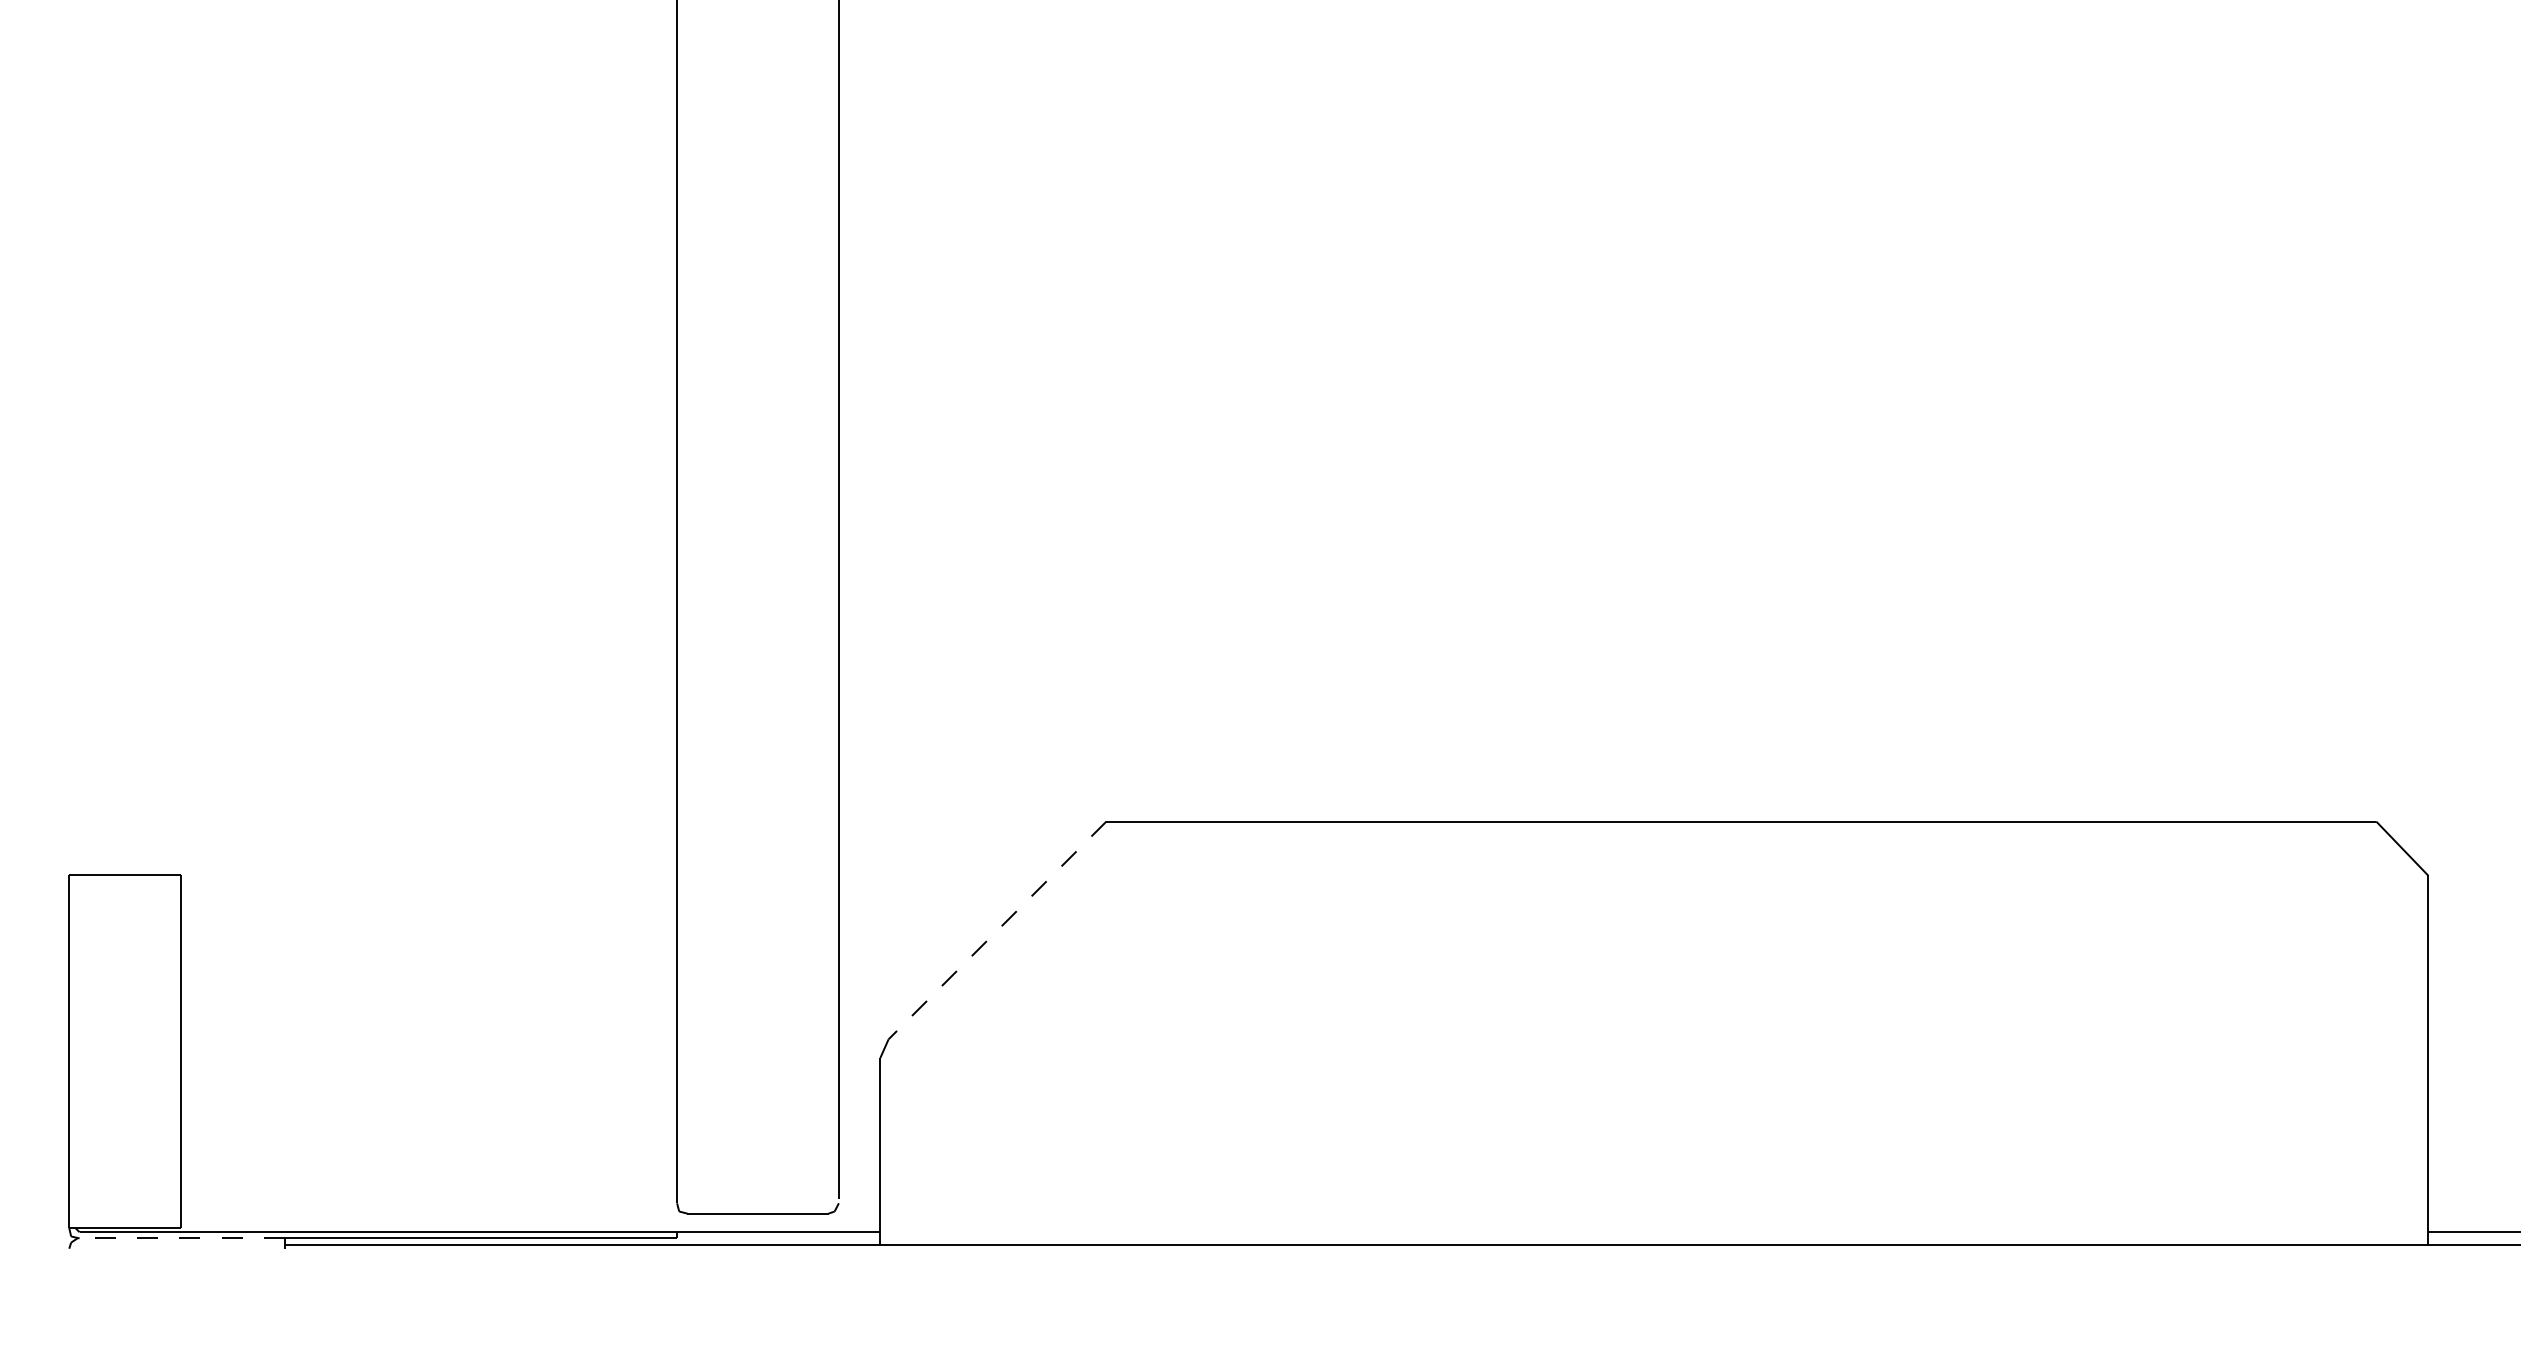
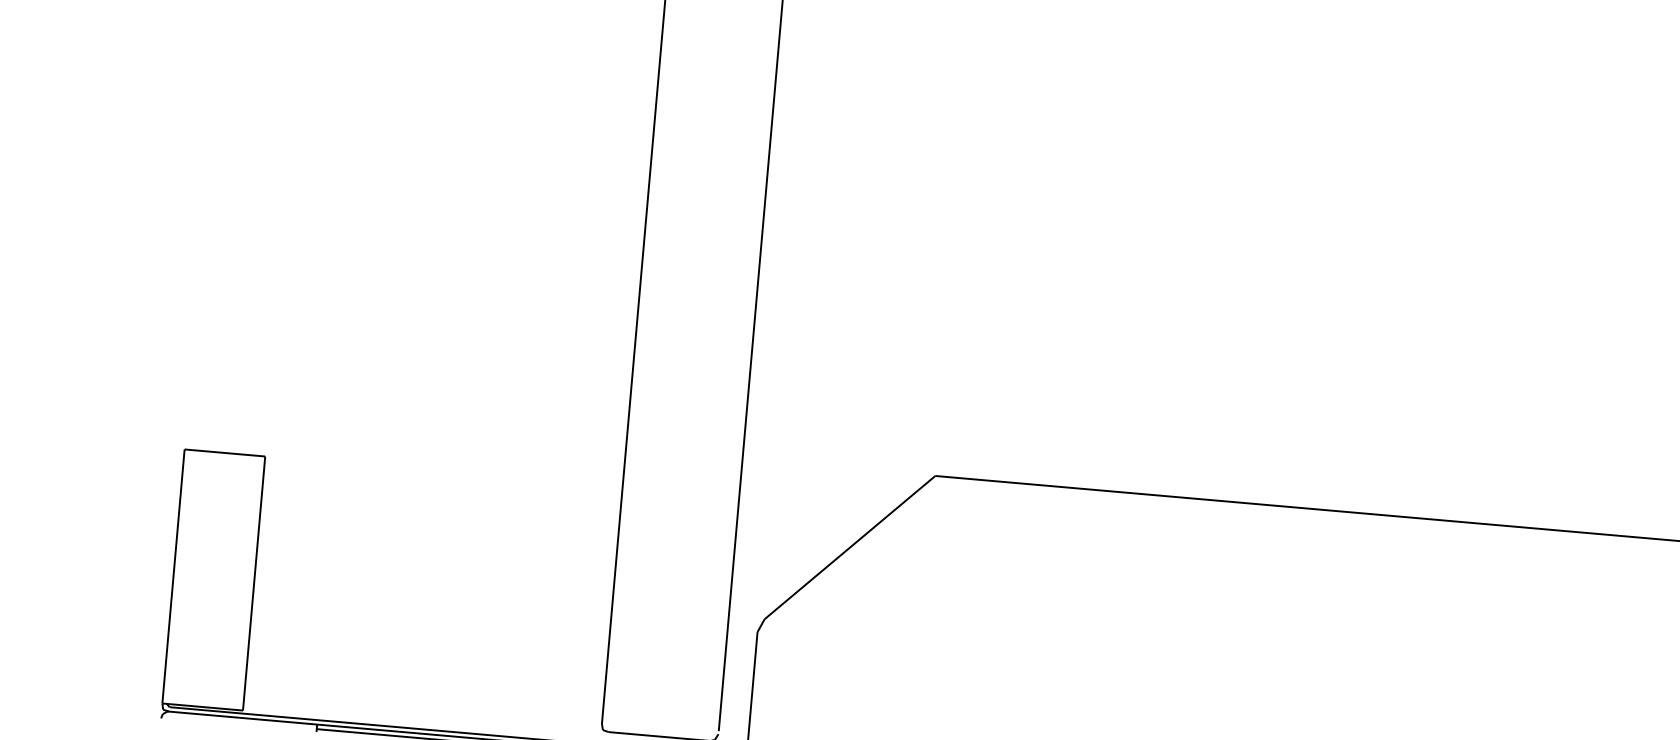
line: (997, 930) -> (849, 547), dashed -> solid
line: (181, 1238) -> (242, 718), dashed -> solid

